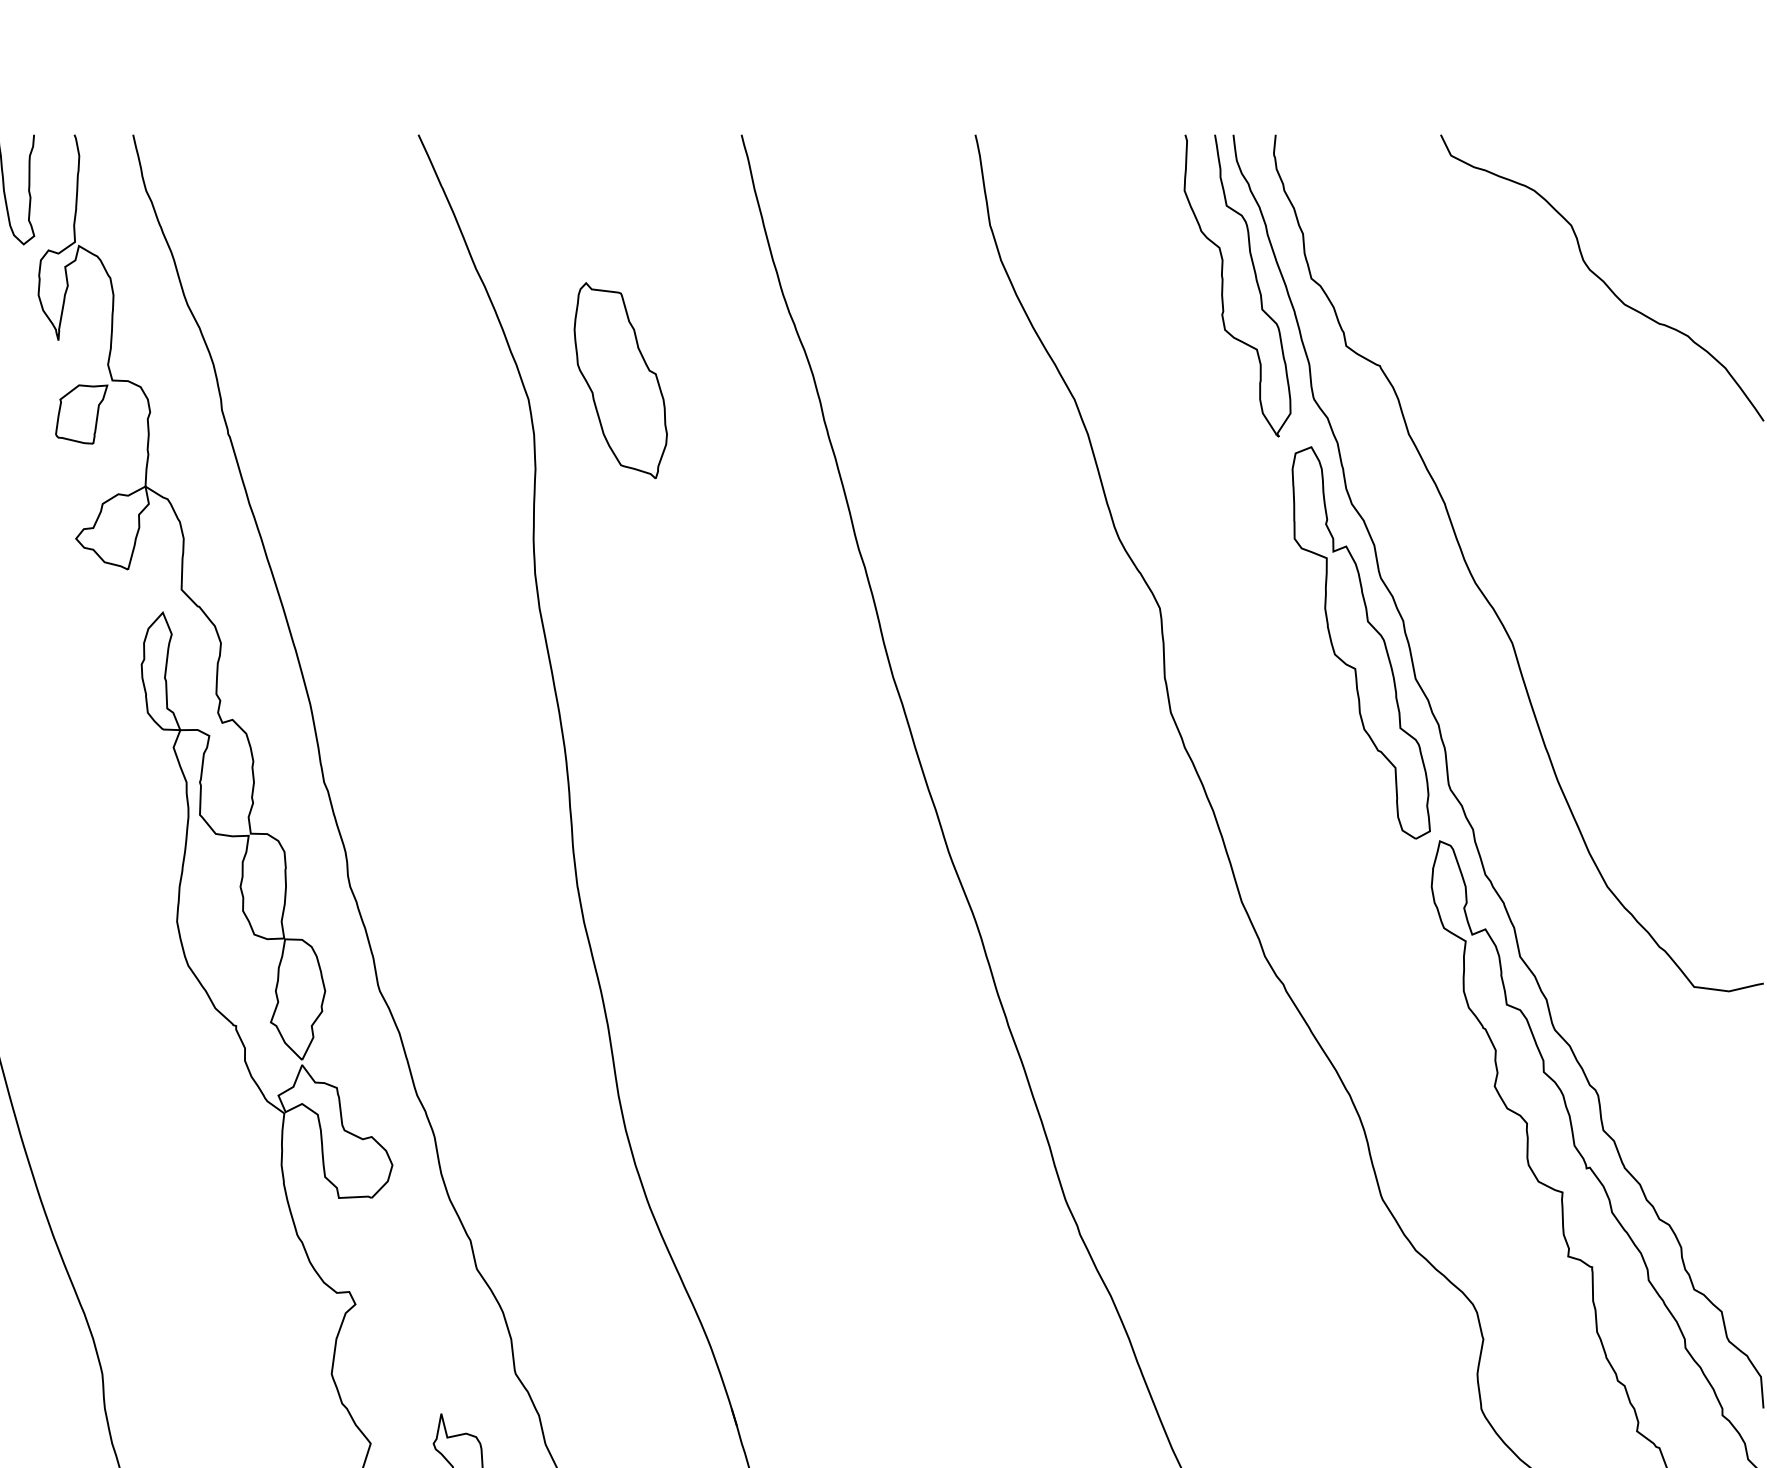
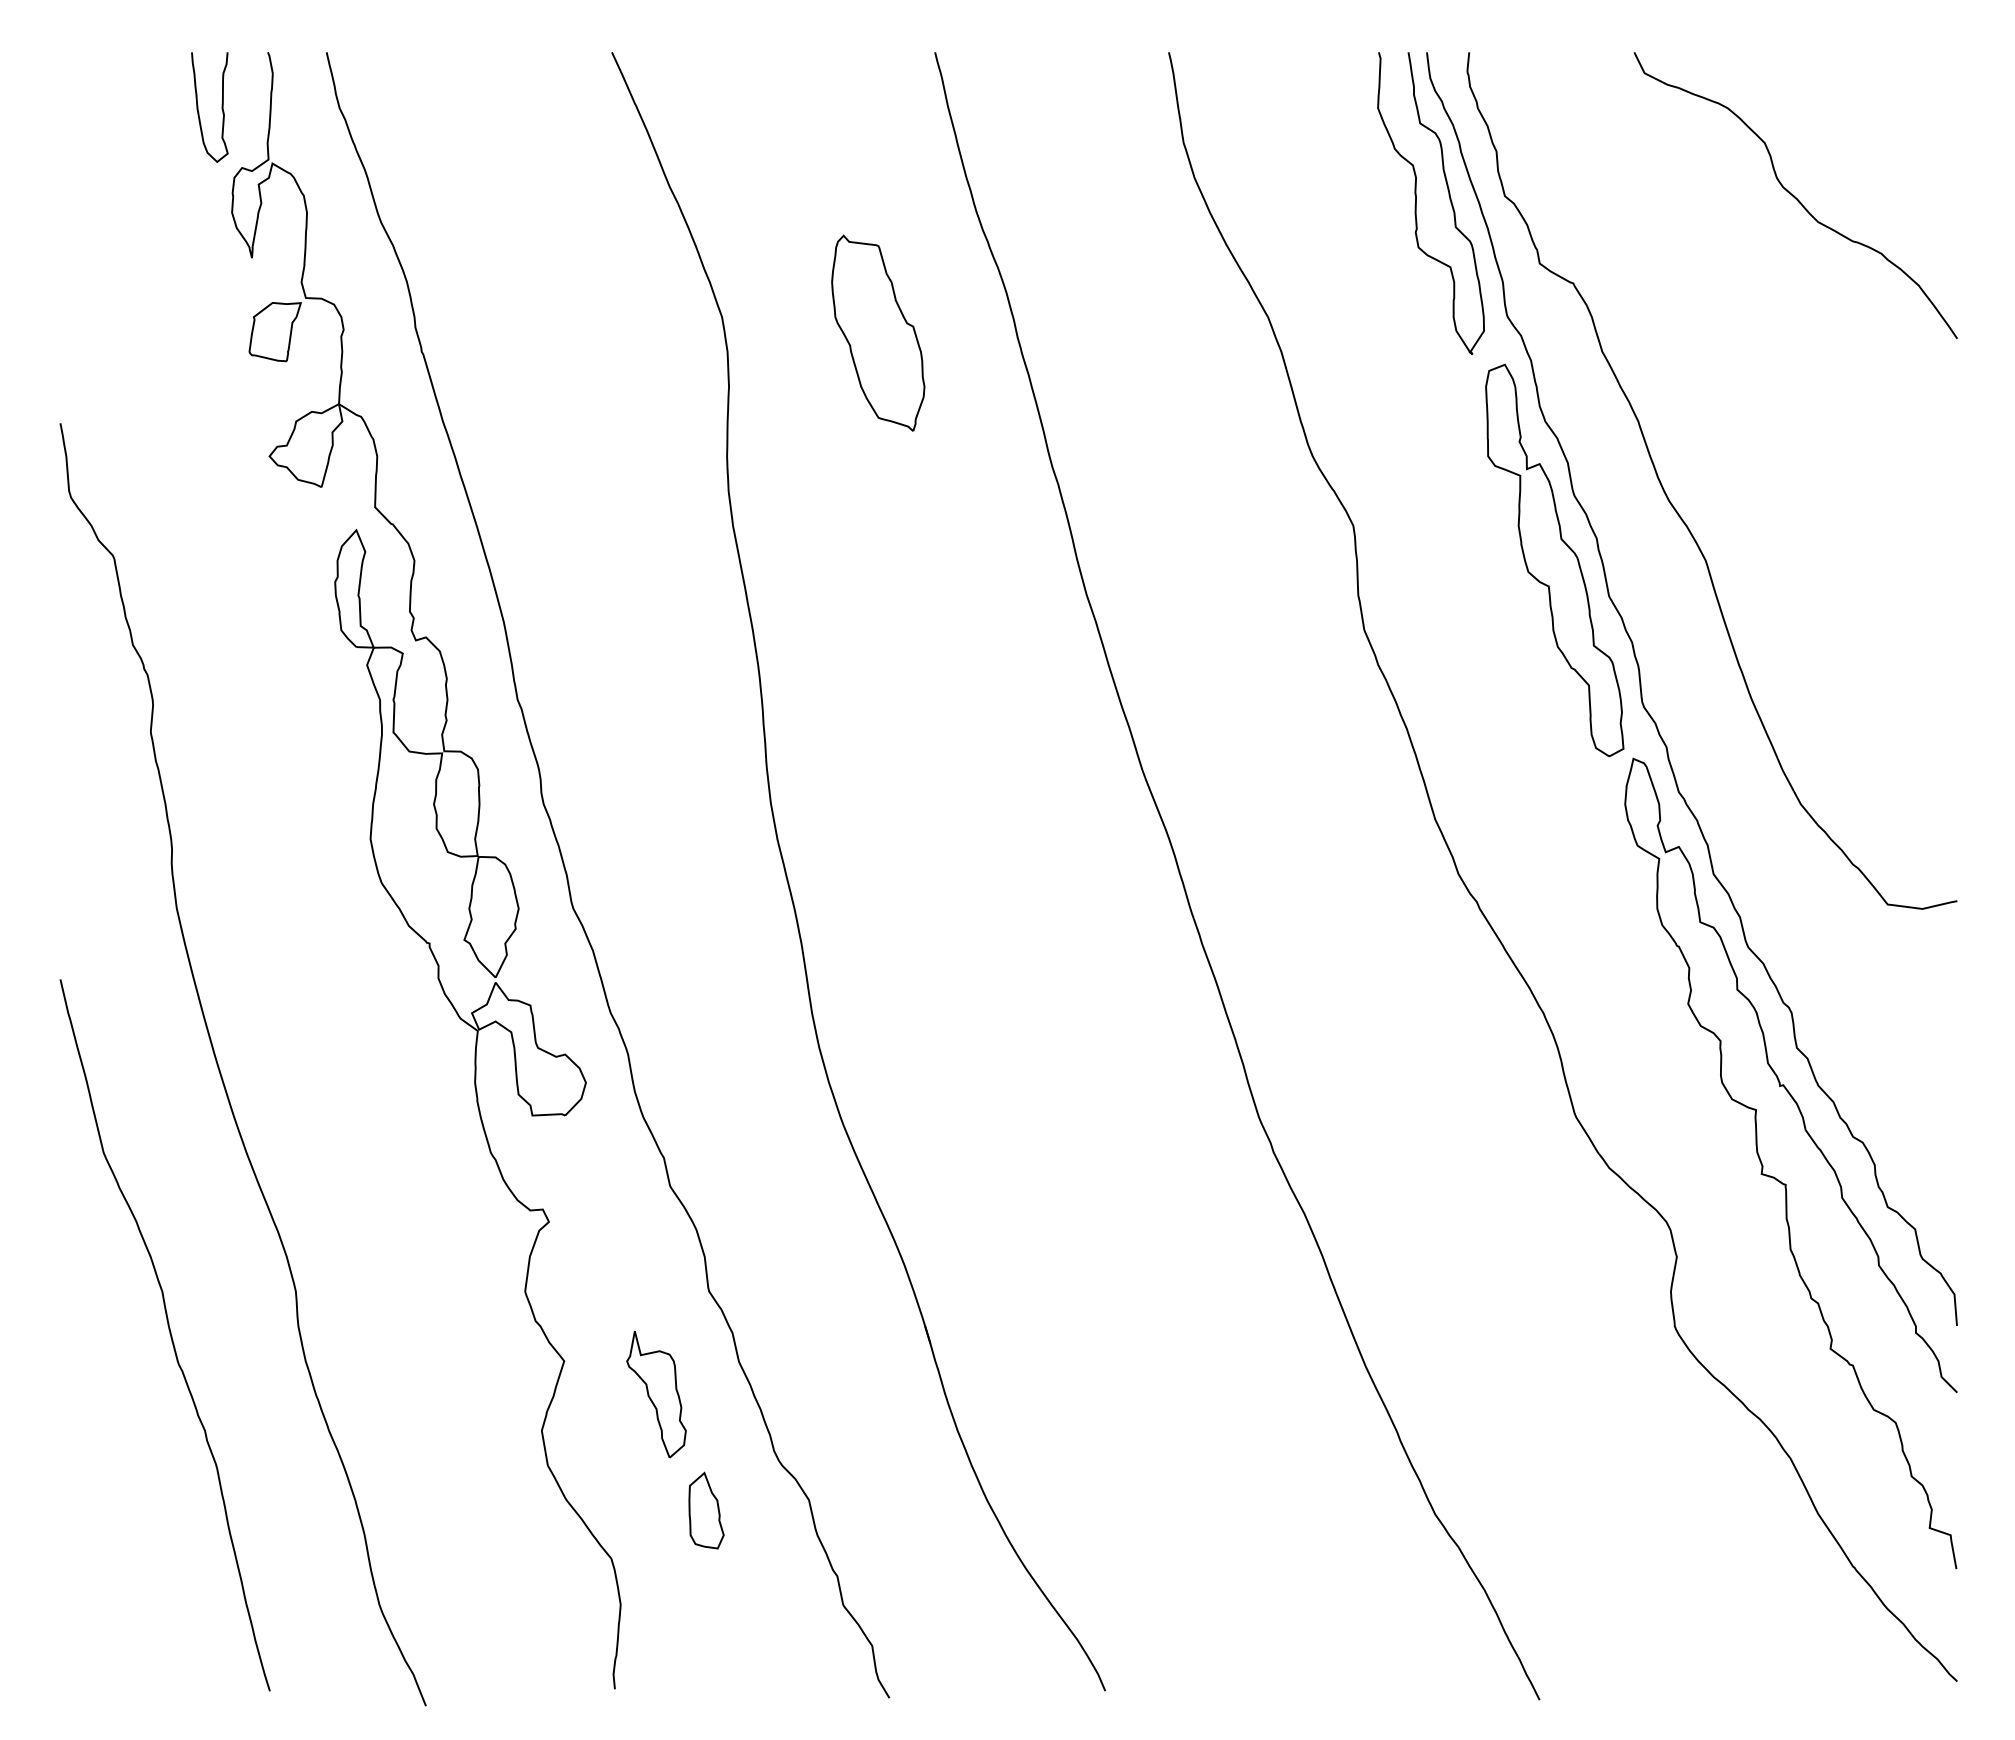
part: (621, 379) -> (878, 332), moved

